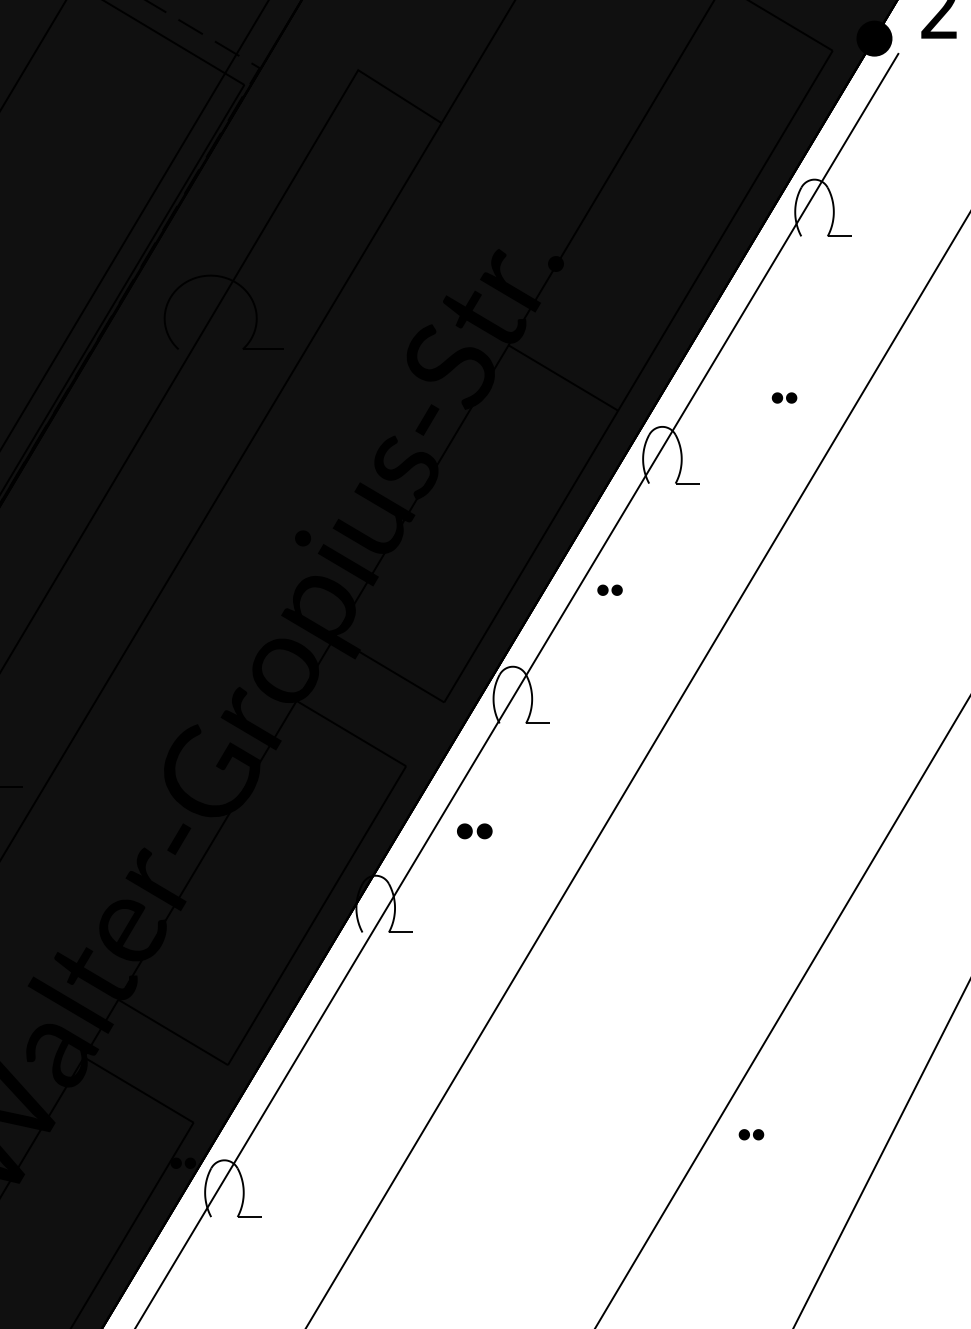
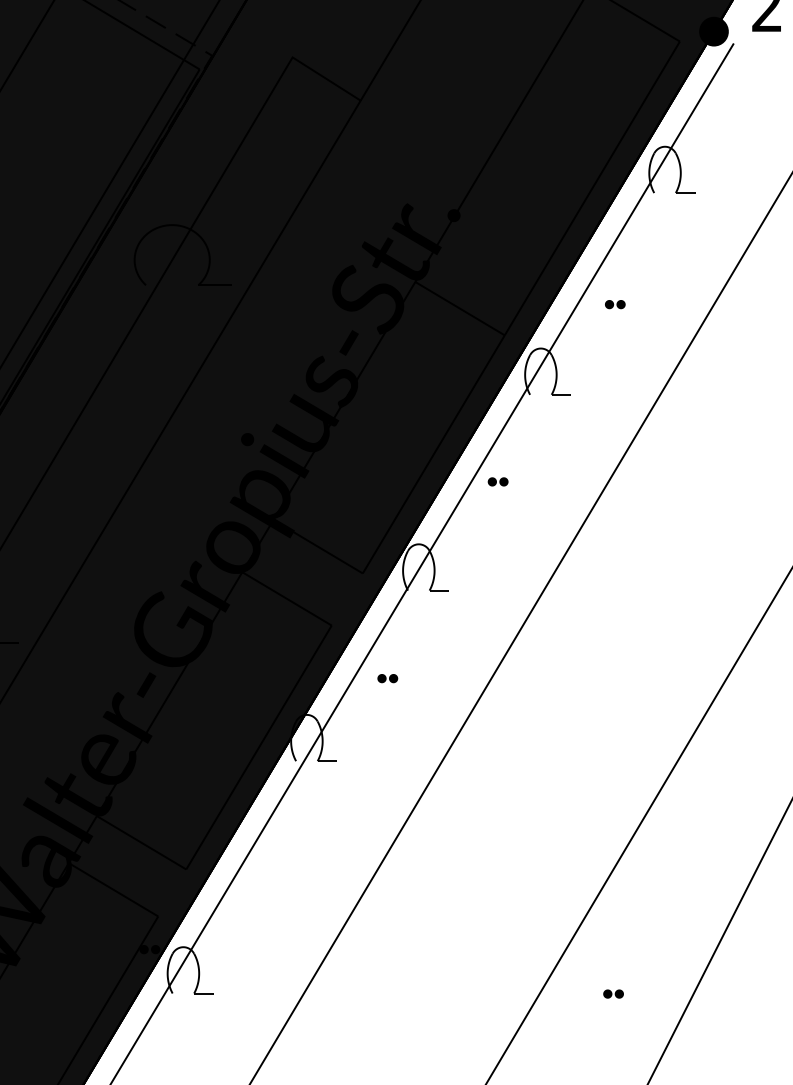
part: (784, 397) -> (615, 304), moved
part: (474, 830) -> (387, 677), size x0.71
part: (751, 1134) -> (613, 993), moved

